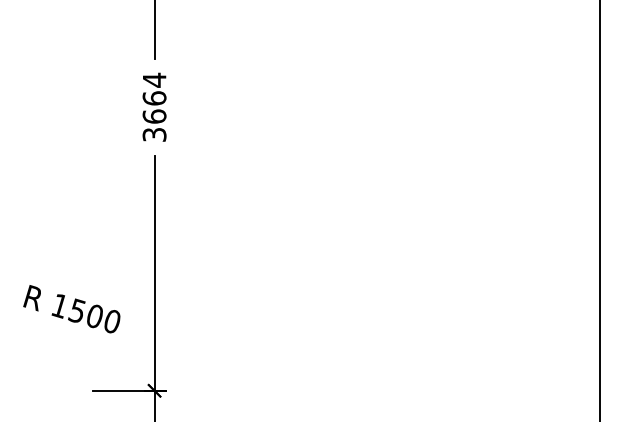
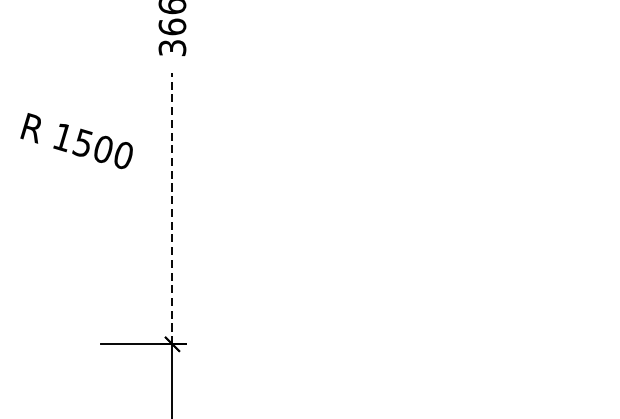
line: (154, 272) -> (172, 207), solid -> dashed
text: (71, 309) -> (76, 141), moved

